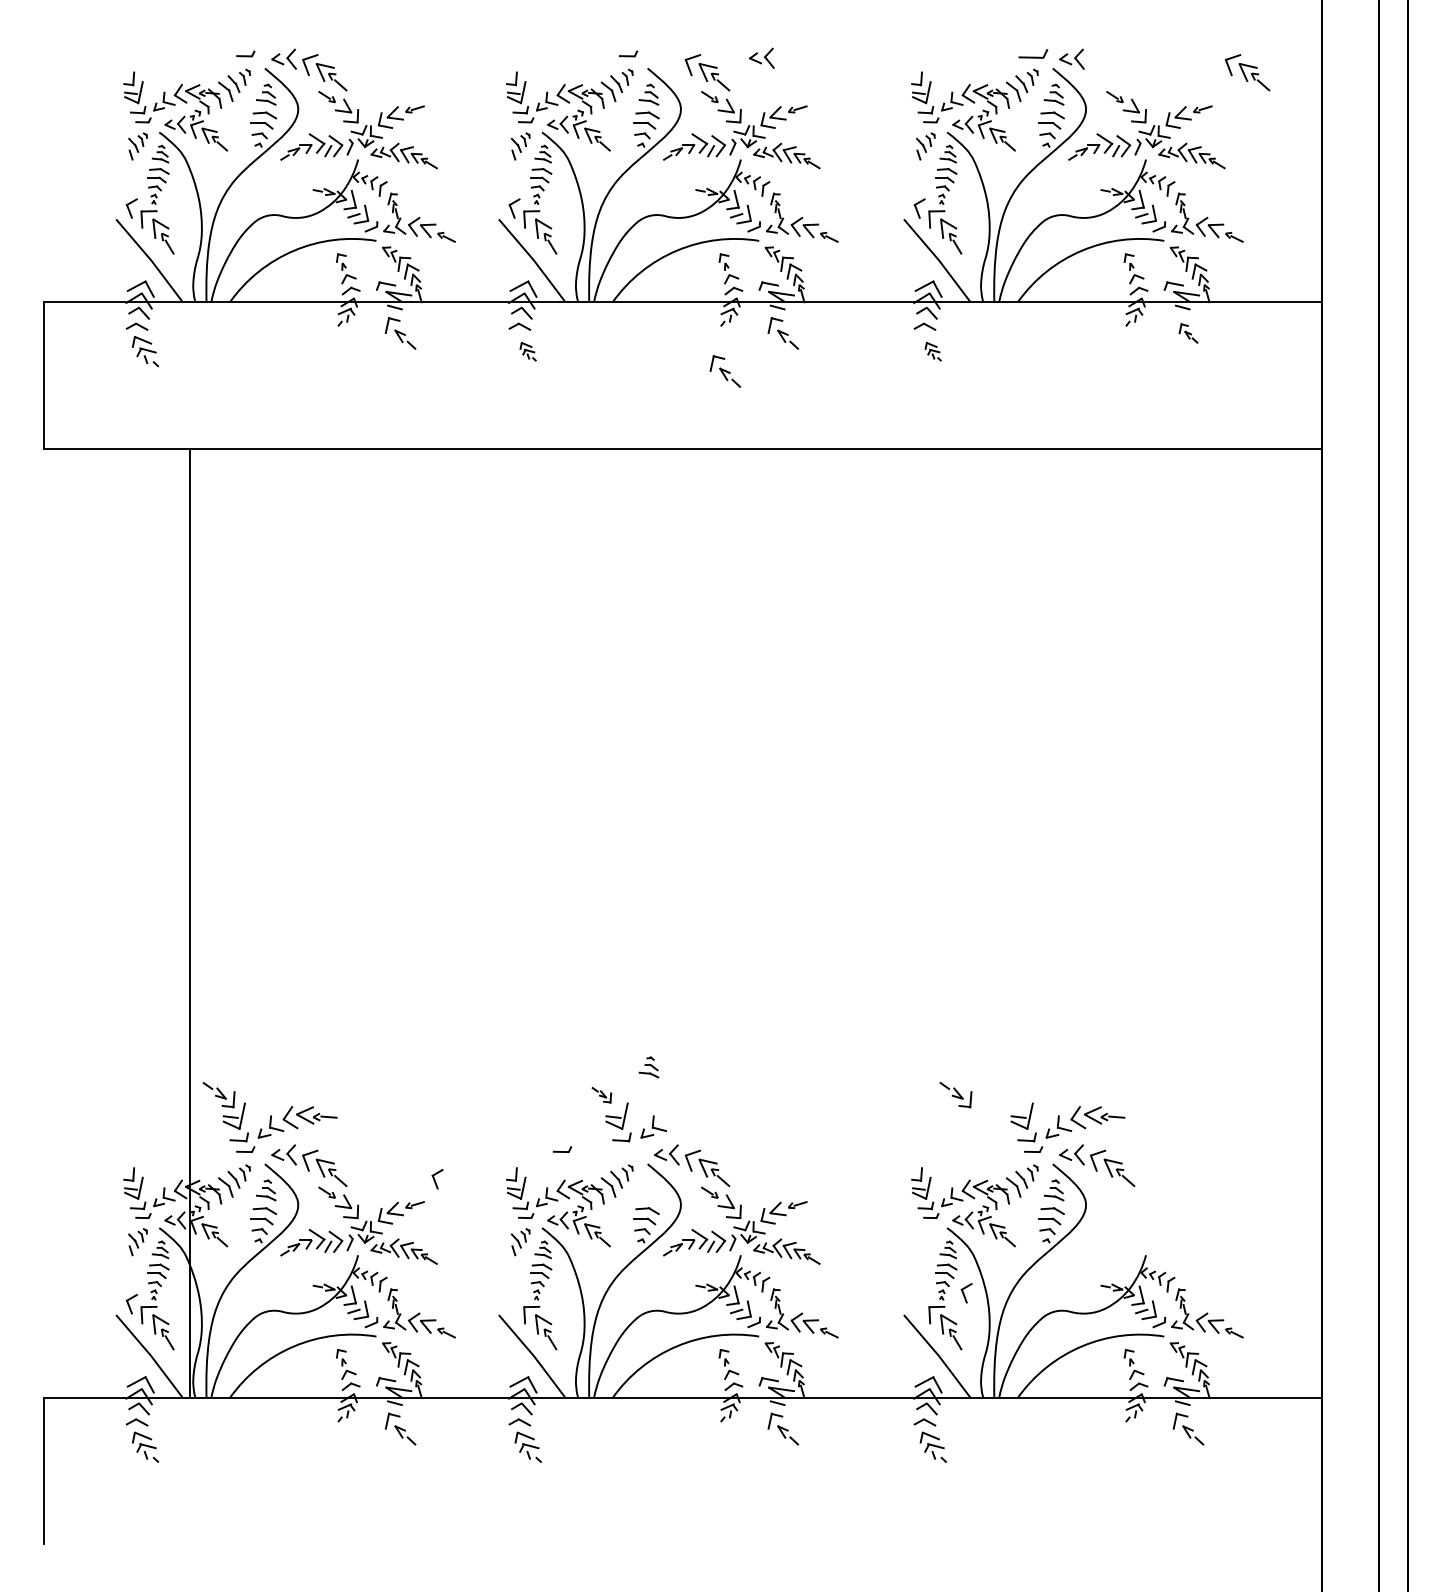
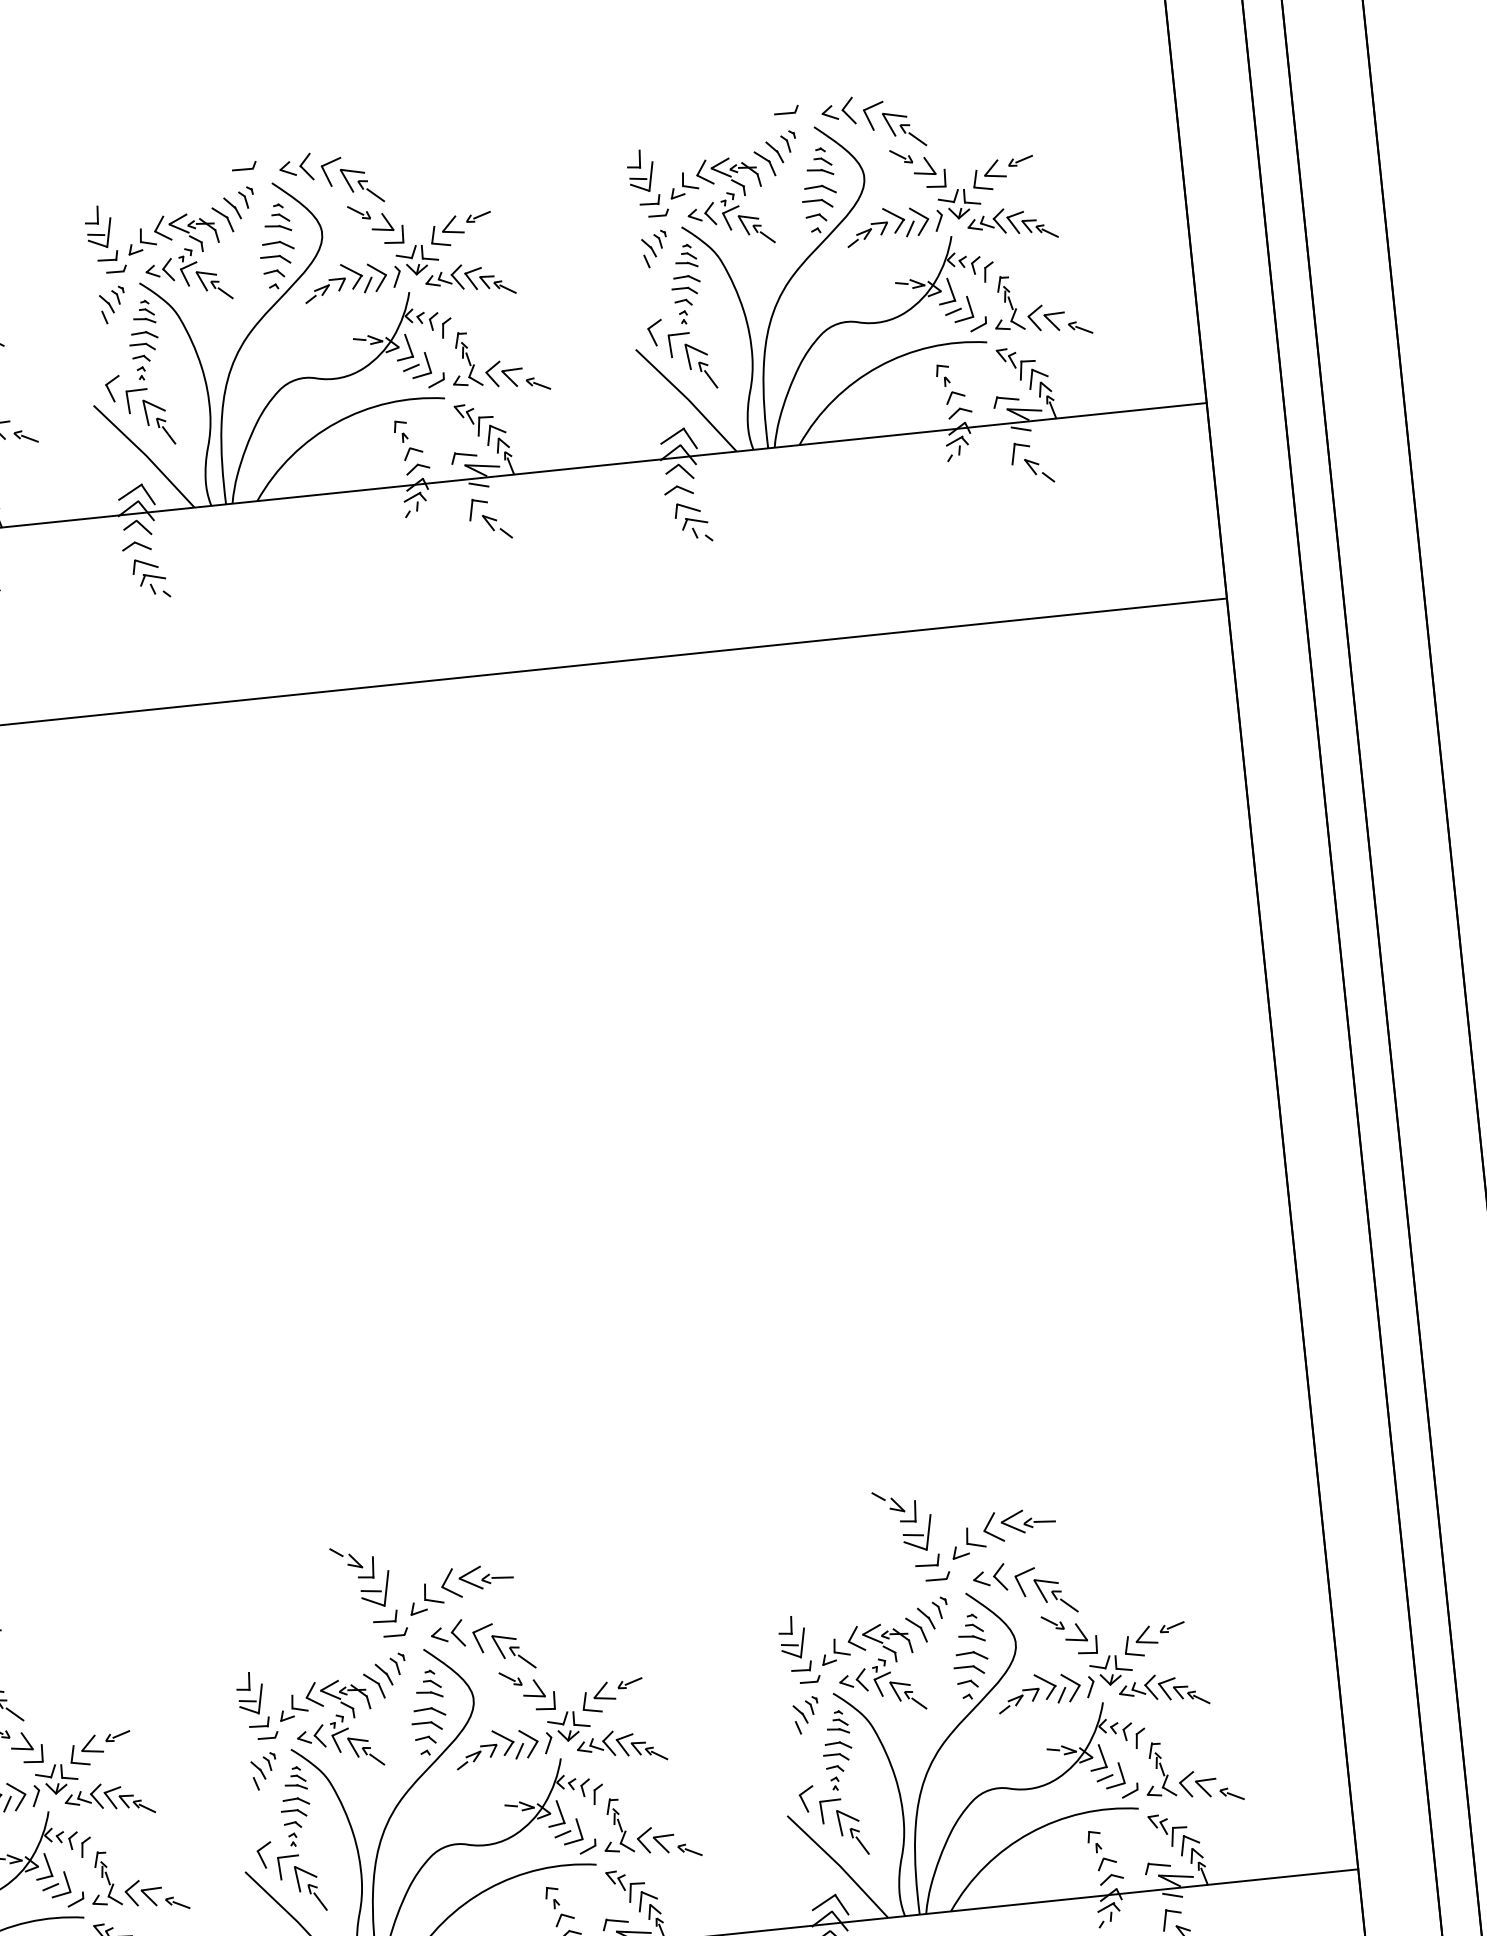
part: (1033, 53) -> (786, 109), size x0.62
part: (761, 57) -> (295, 167), moved
part: (1247, 72) -> (894, 124), moved
part: (1188, 333) -> (1032, 462), size x1.67
part: (527, 351) -> (150, 578), size x1.67
part: (932, 351) -> (692, 522), size x1.67
part: (725, 371) -> (417, 577), removed
part: (648, 1067) -> (428, 1684), moved
part: (601, 1095) -> (352, 1563), size x1.67
part: (955, 1095) -> (894, 1507), moved
part: (692, 1117) -> (477, 1580), added
part: (561, 1149) -> (394, 1632), moved
part: (437, 1179) -> (264, 1855), moved
part: (1146, 1225) -> (1099, 1662), added
part: (925, 1242) -> (806, 1715), added
part: (966, 1293) -> (806, 1799), moved

